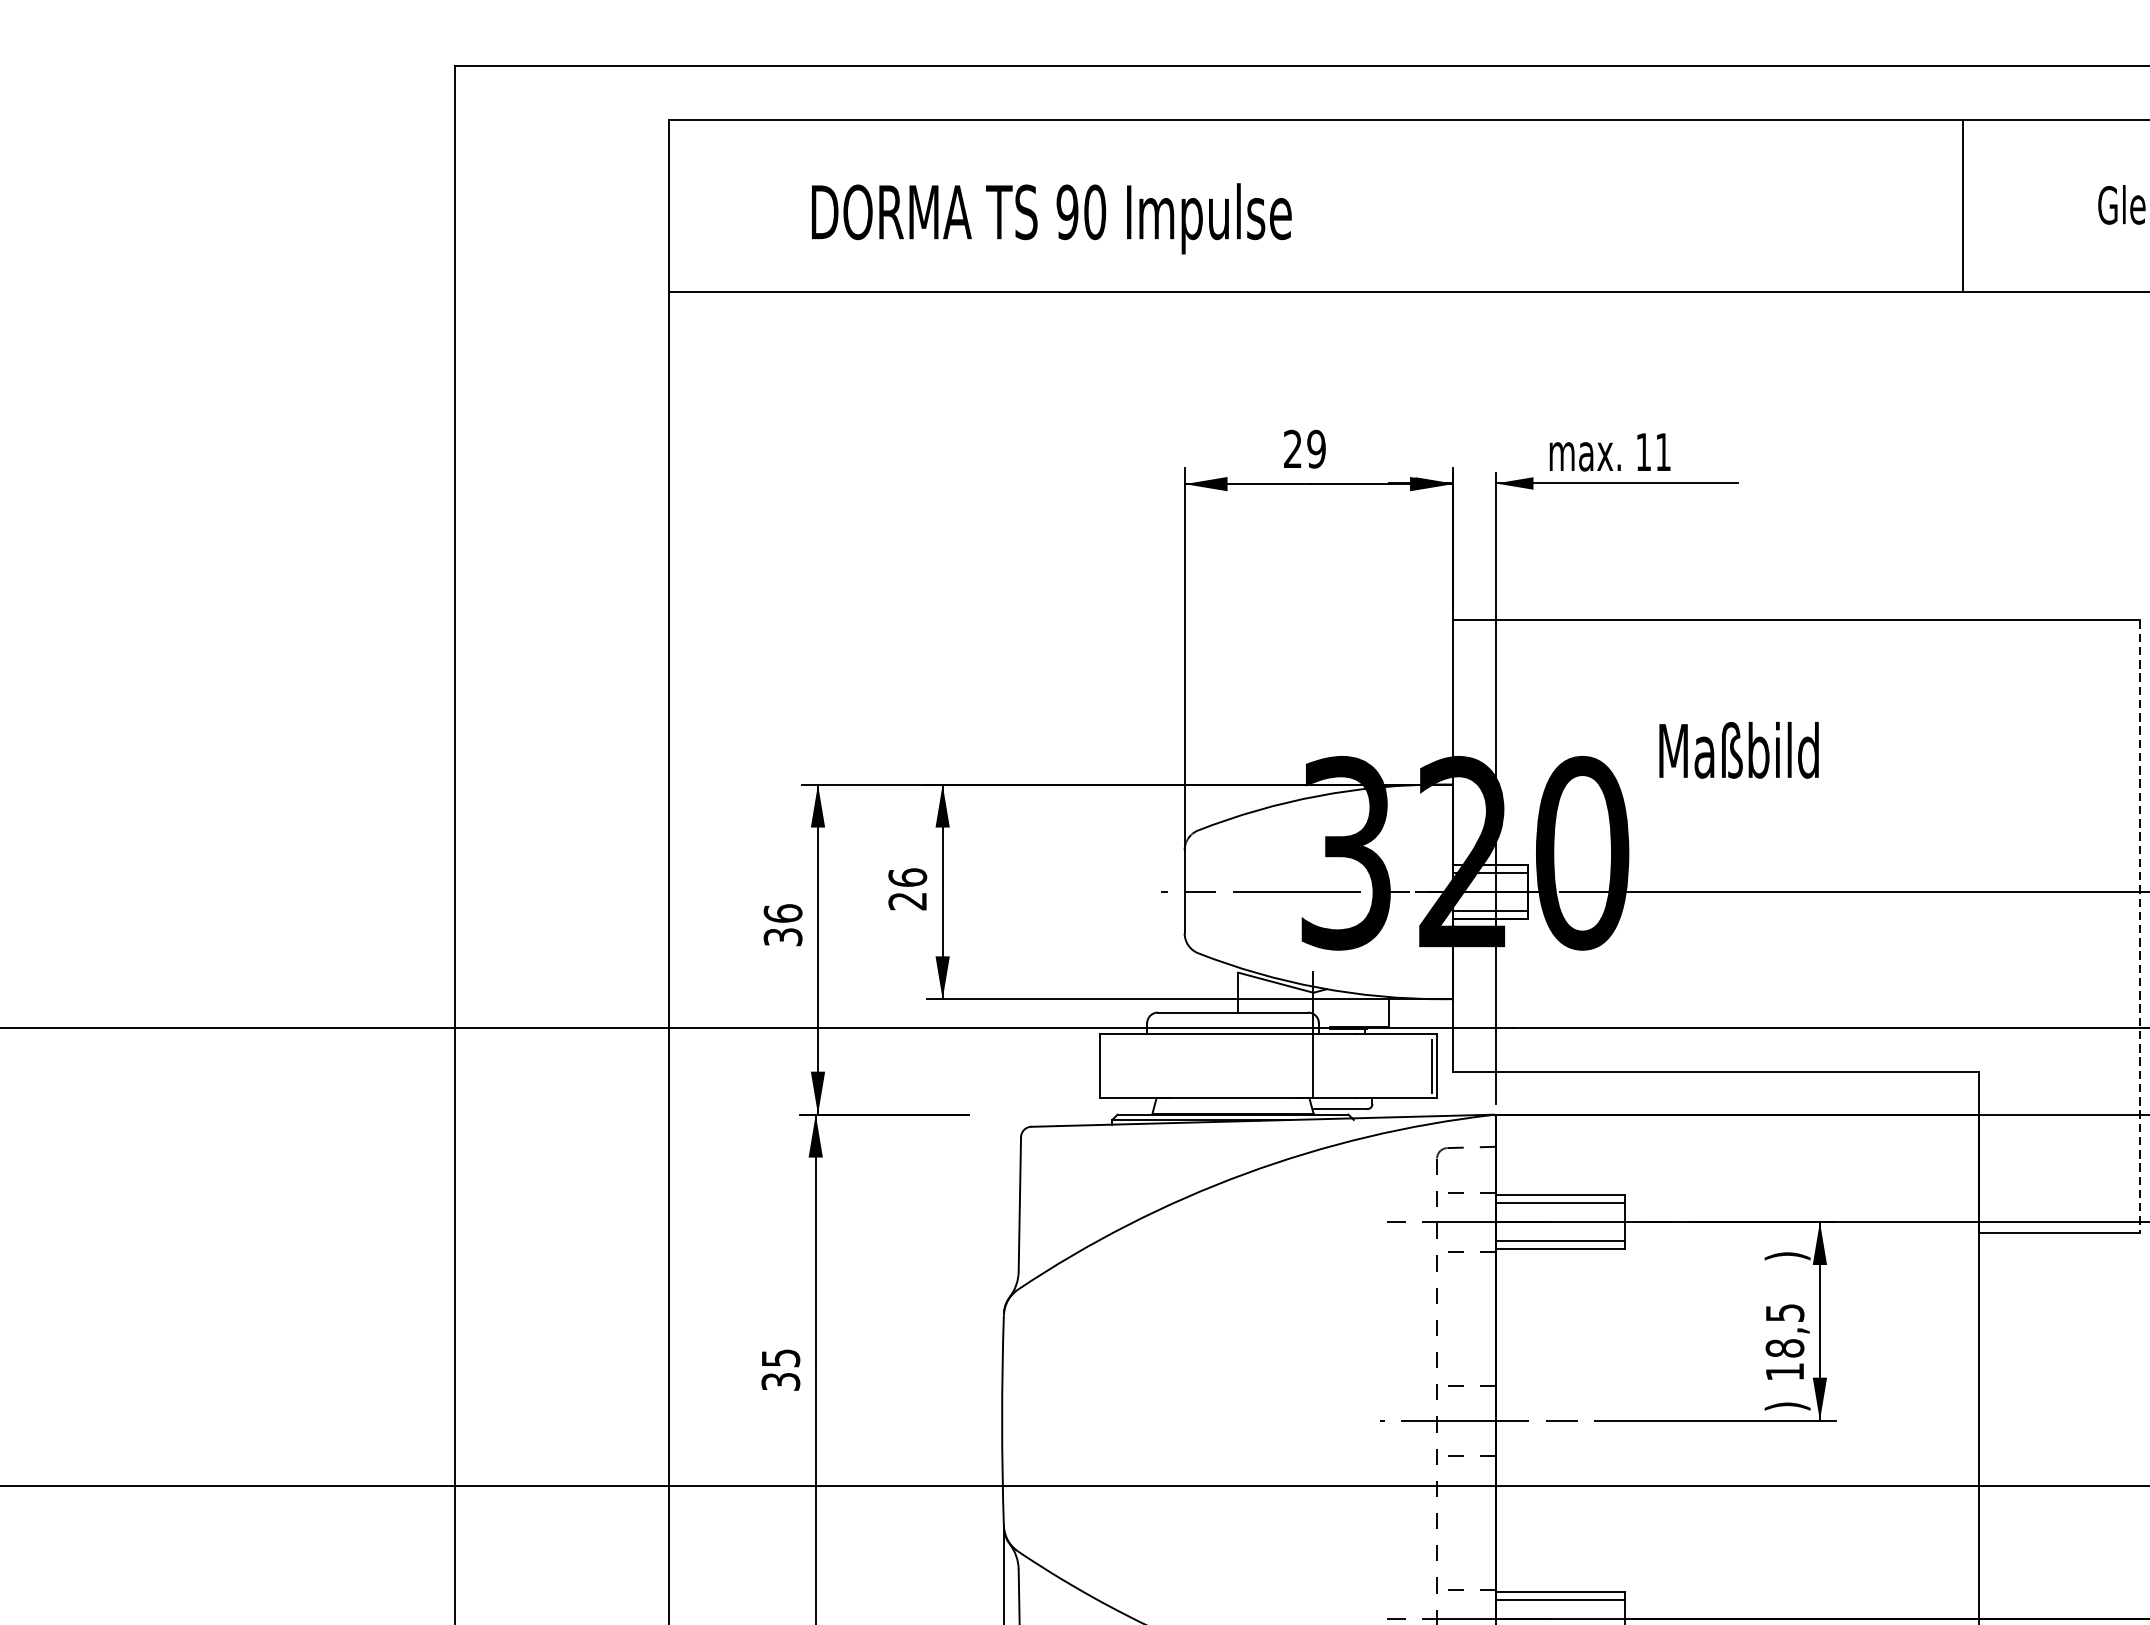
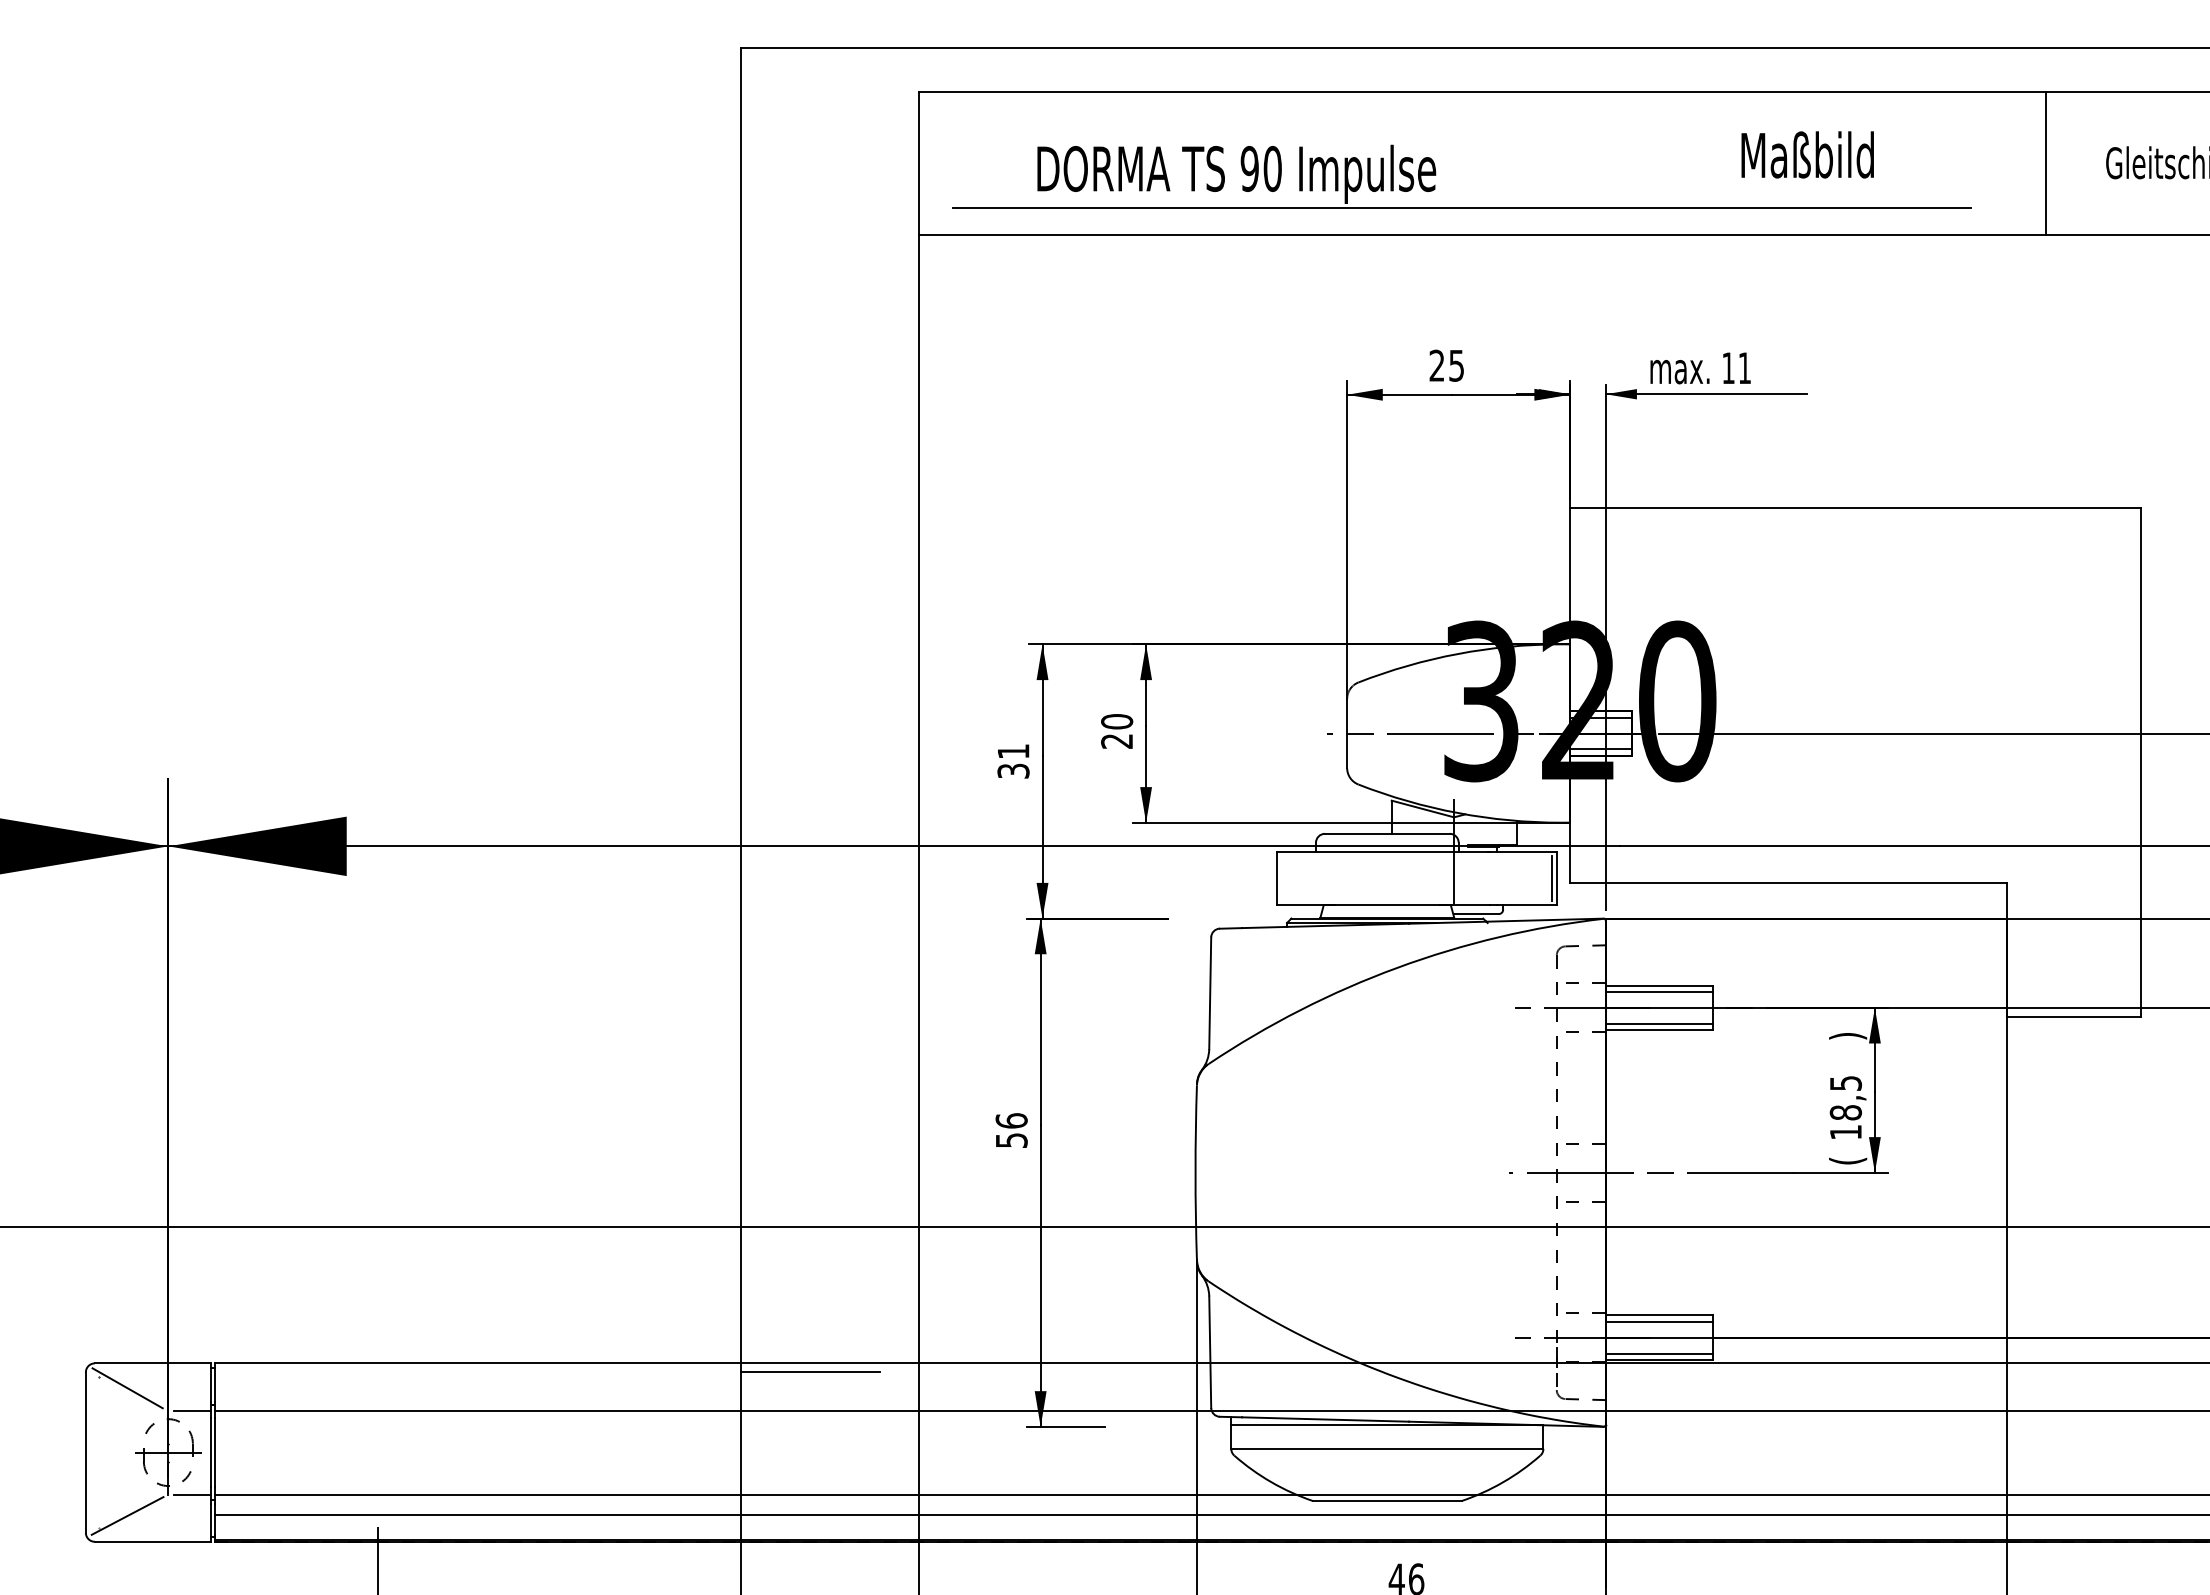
line: (1962, 205) -> (2045, 163), moved
line: (1322, 259) -> (1461, 208), added
text: (1316, 448) -> (1456, 365), 29 -> 25
text: (1738, 749) -> (1807, 154), moved
text: (907, 877) -> (1116, 721), 26 -> 20
text: (783, 913) -> (1013, 751), 36 -> 31
line: (2139, 926) -> (2140, 762), dashed -> solid
text: (780, 1369) -> (1011, 1130), 35 -> 56
text: (1788, 1405) -> (1848, 1160), ) -> (

